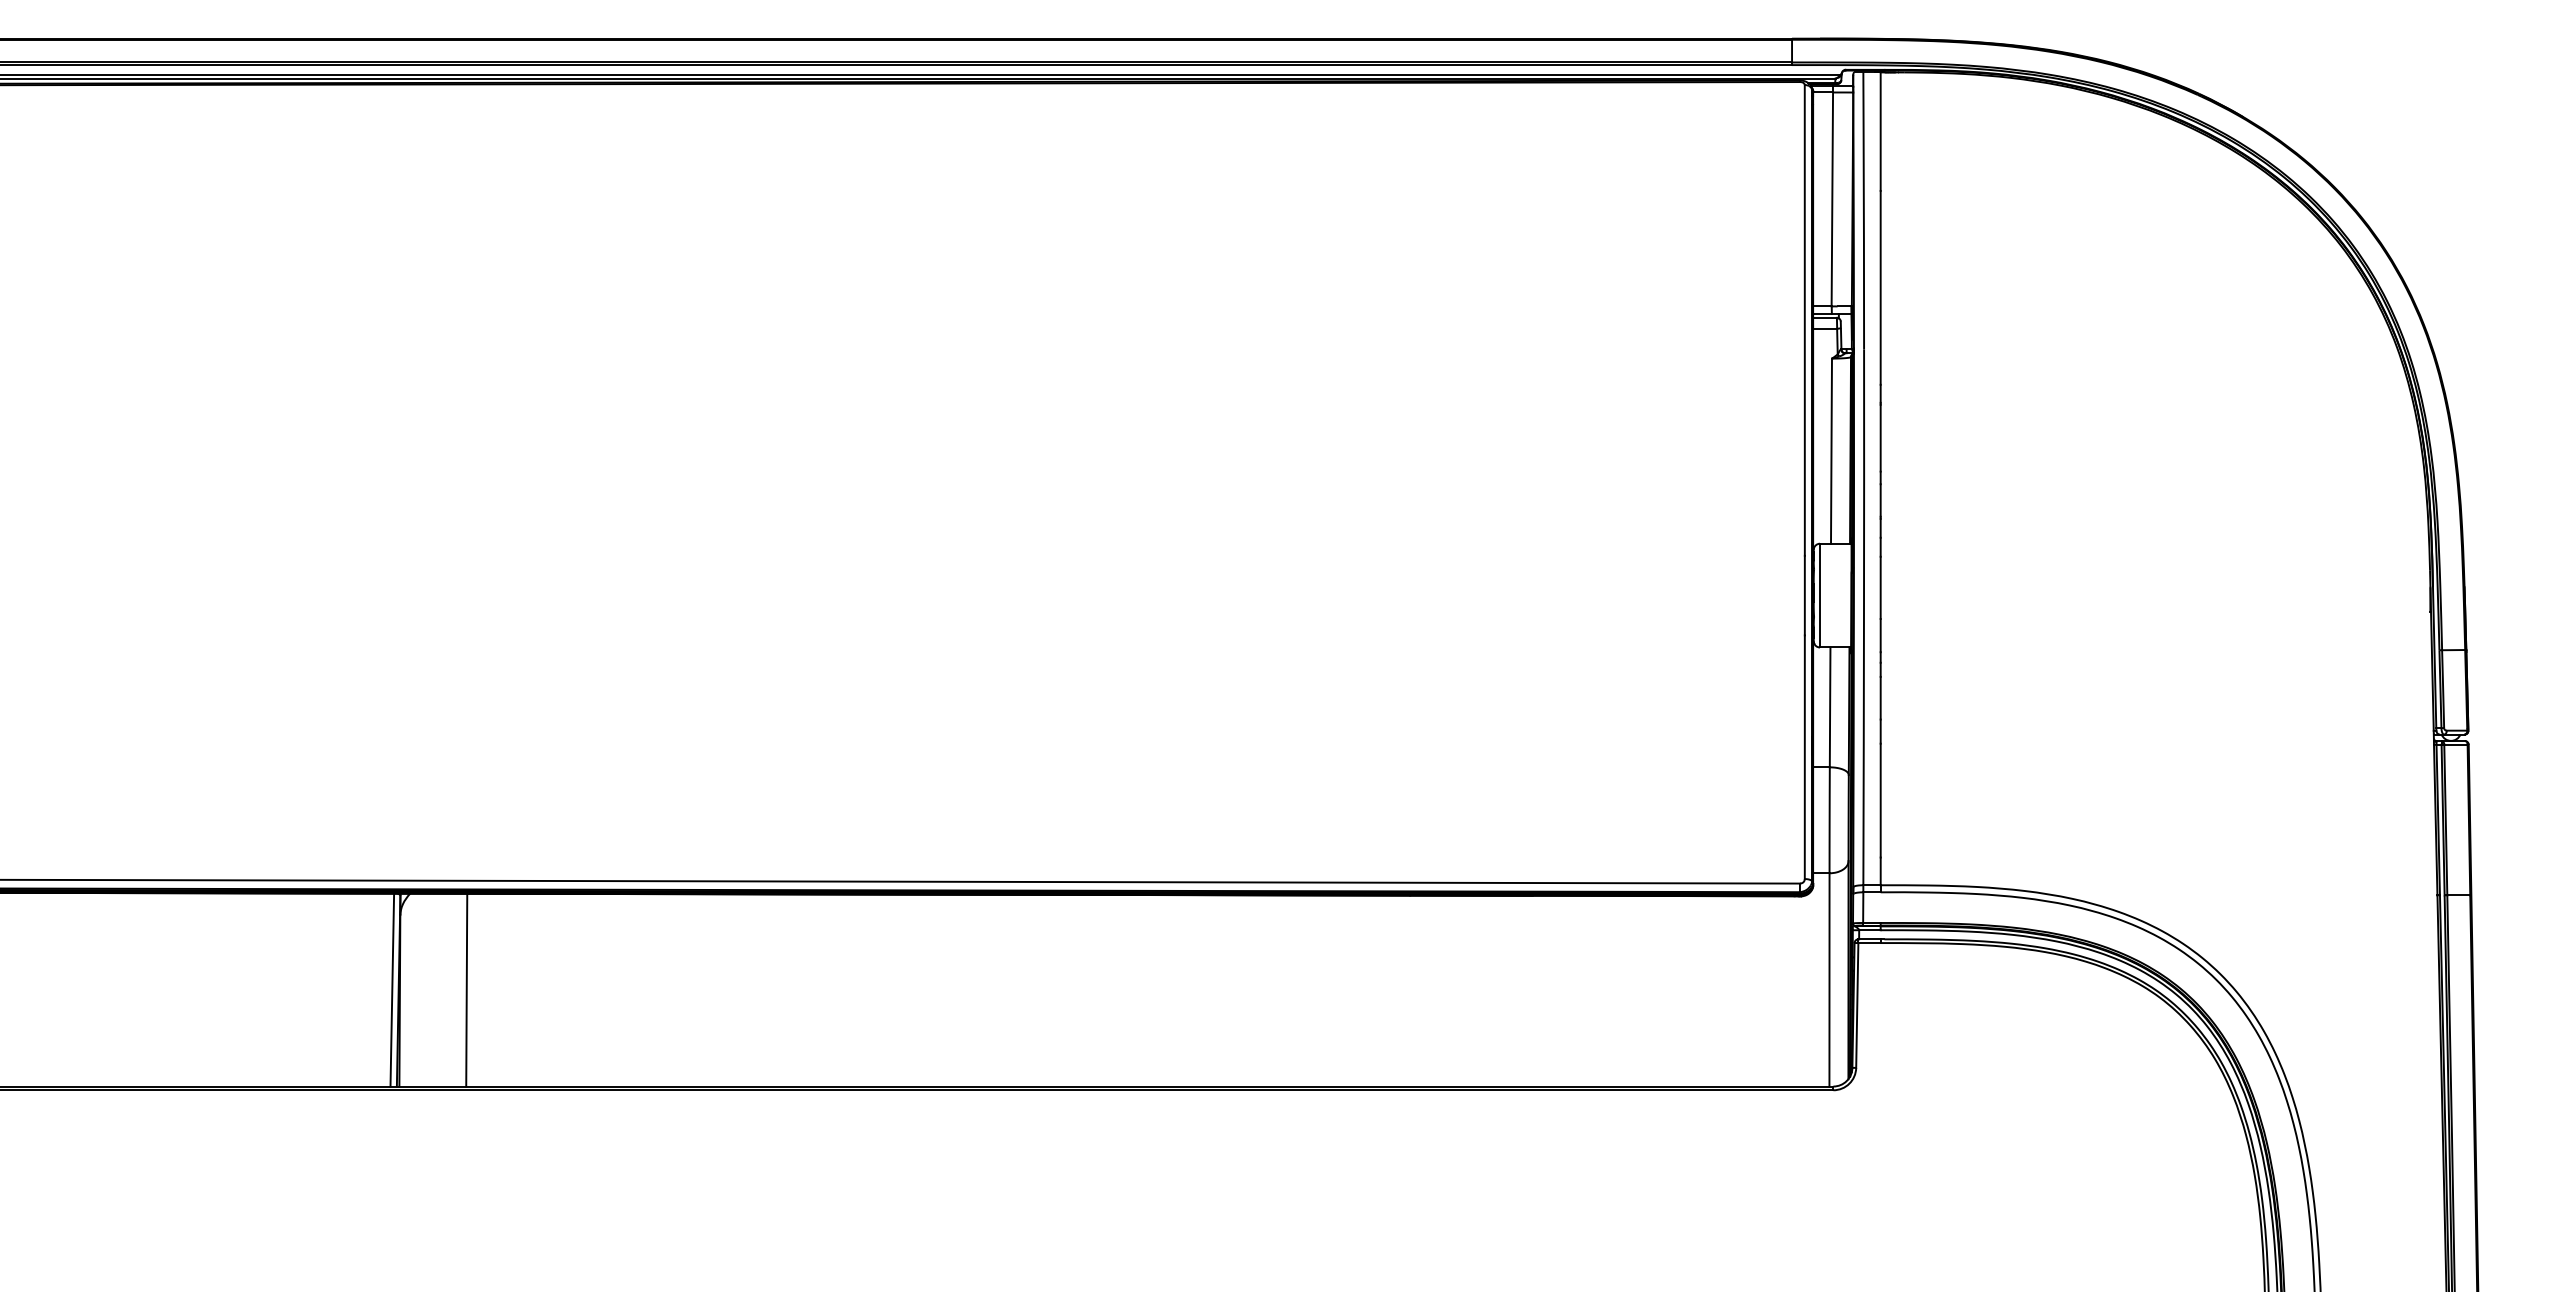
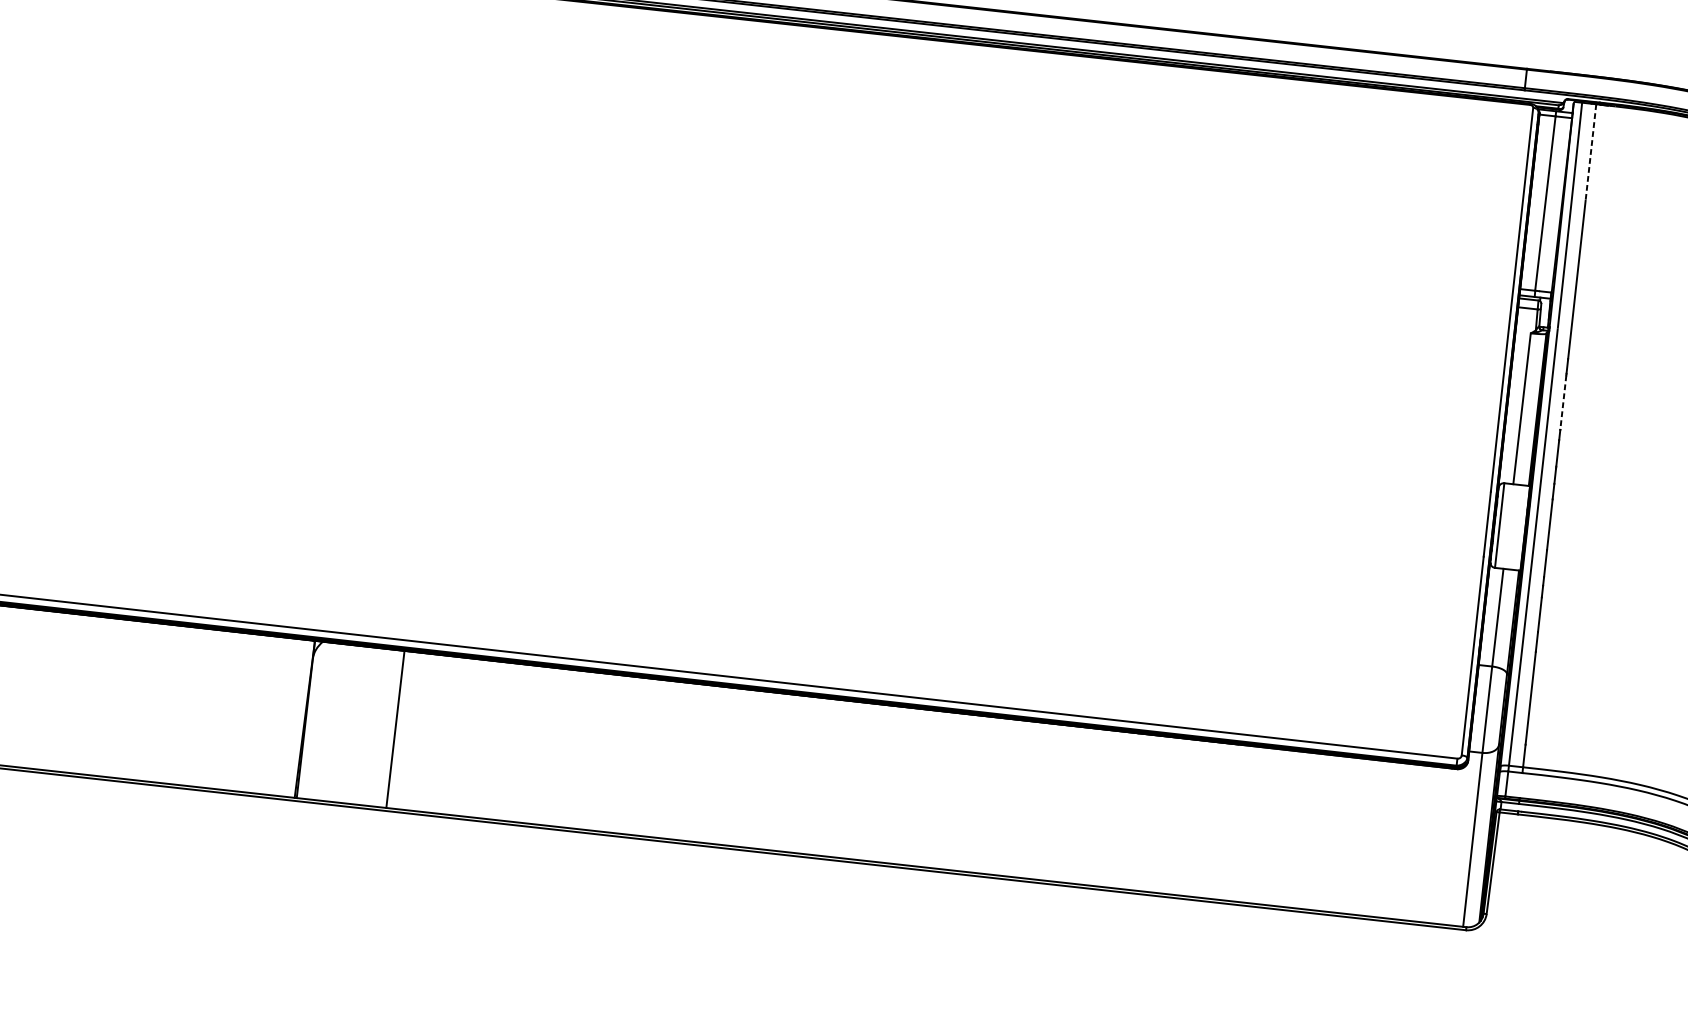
line: (1880, 132) -> (1590, 153), solid -> dashed
line: (1880, 438) -> (1563, 402), solid -> dashed
line: (392, 989) -> (299, 718), removed
line: (466, 989) -> (395, 728), moved

